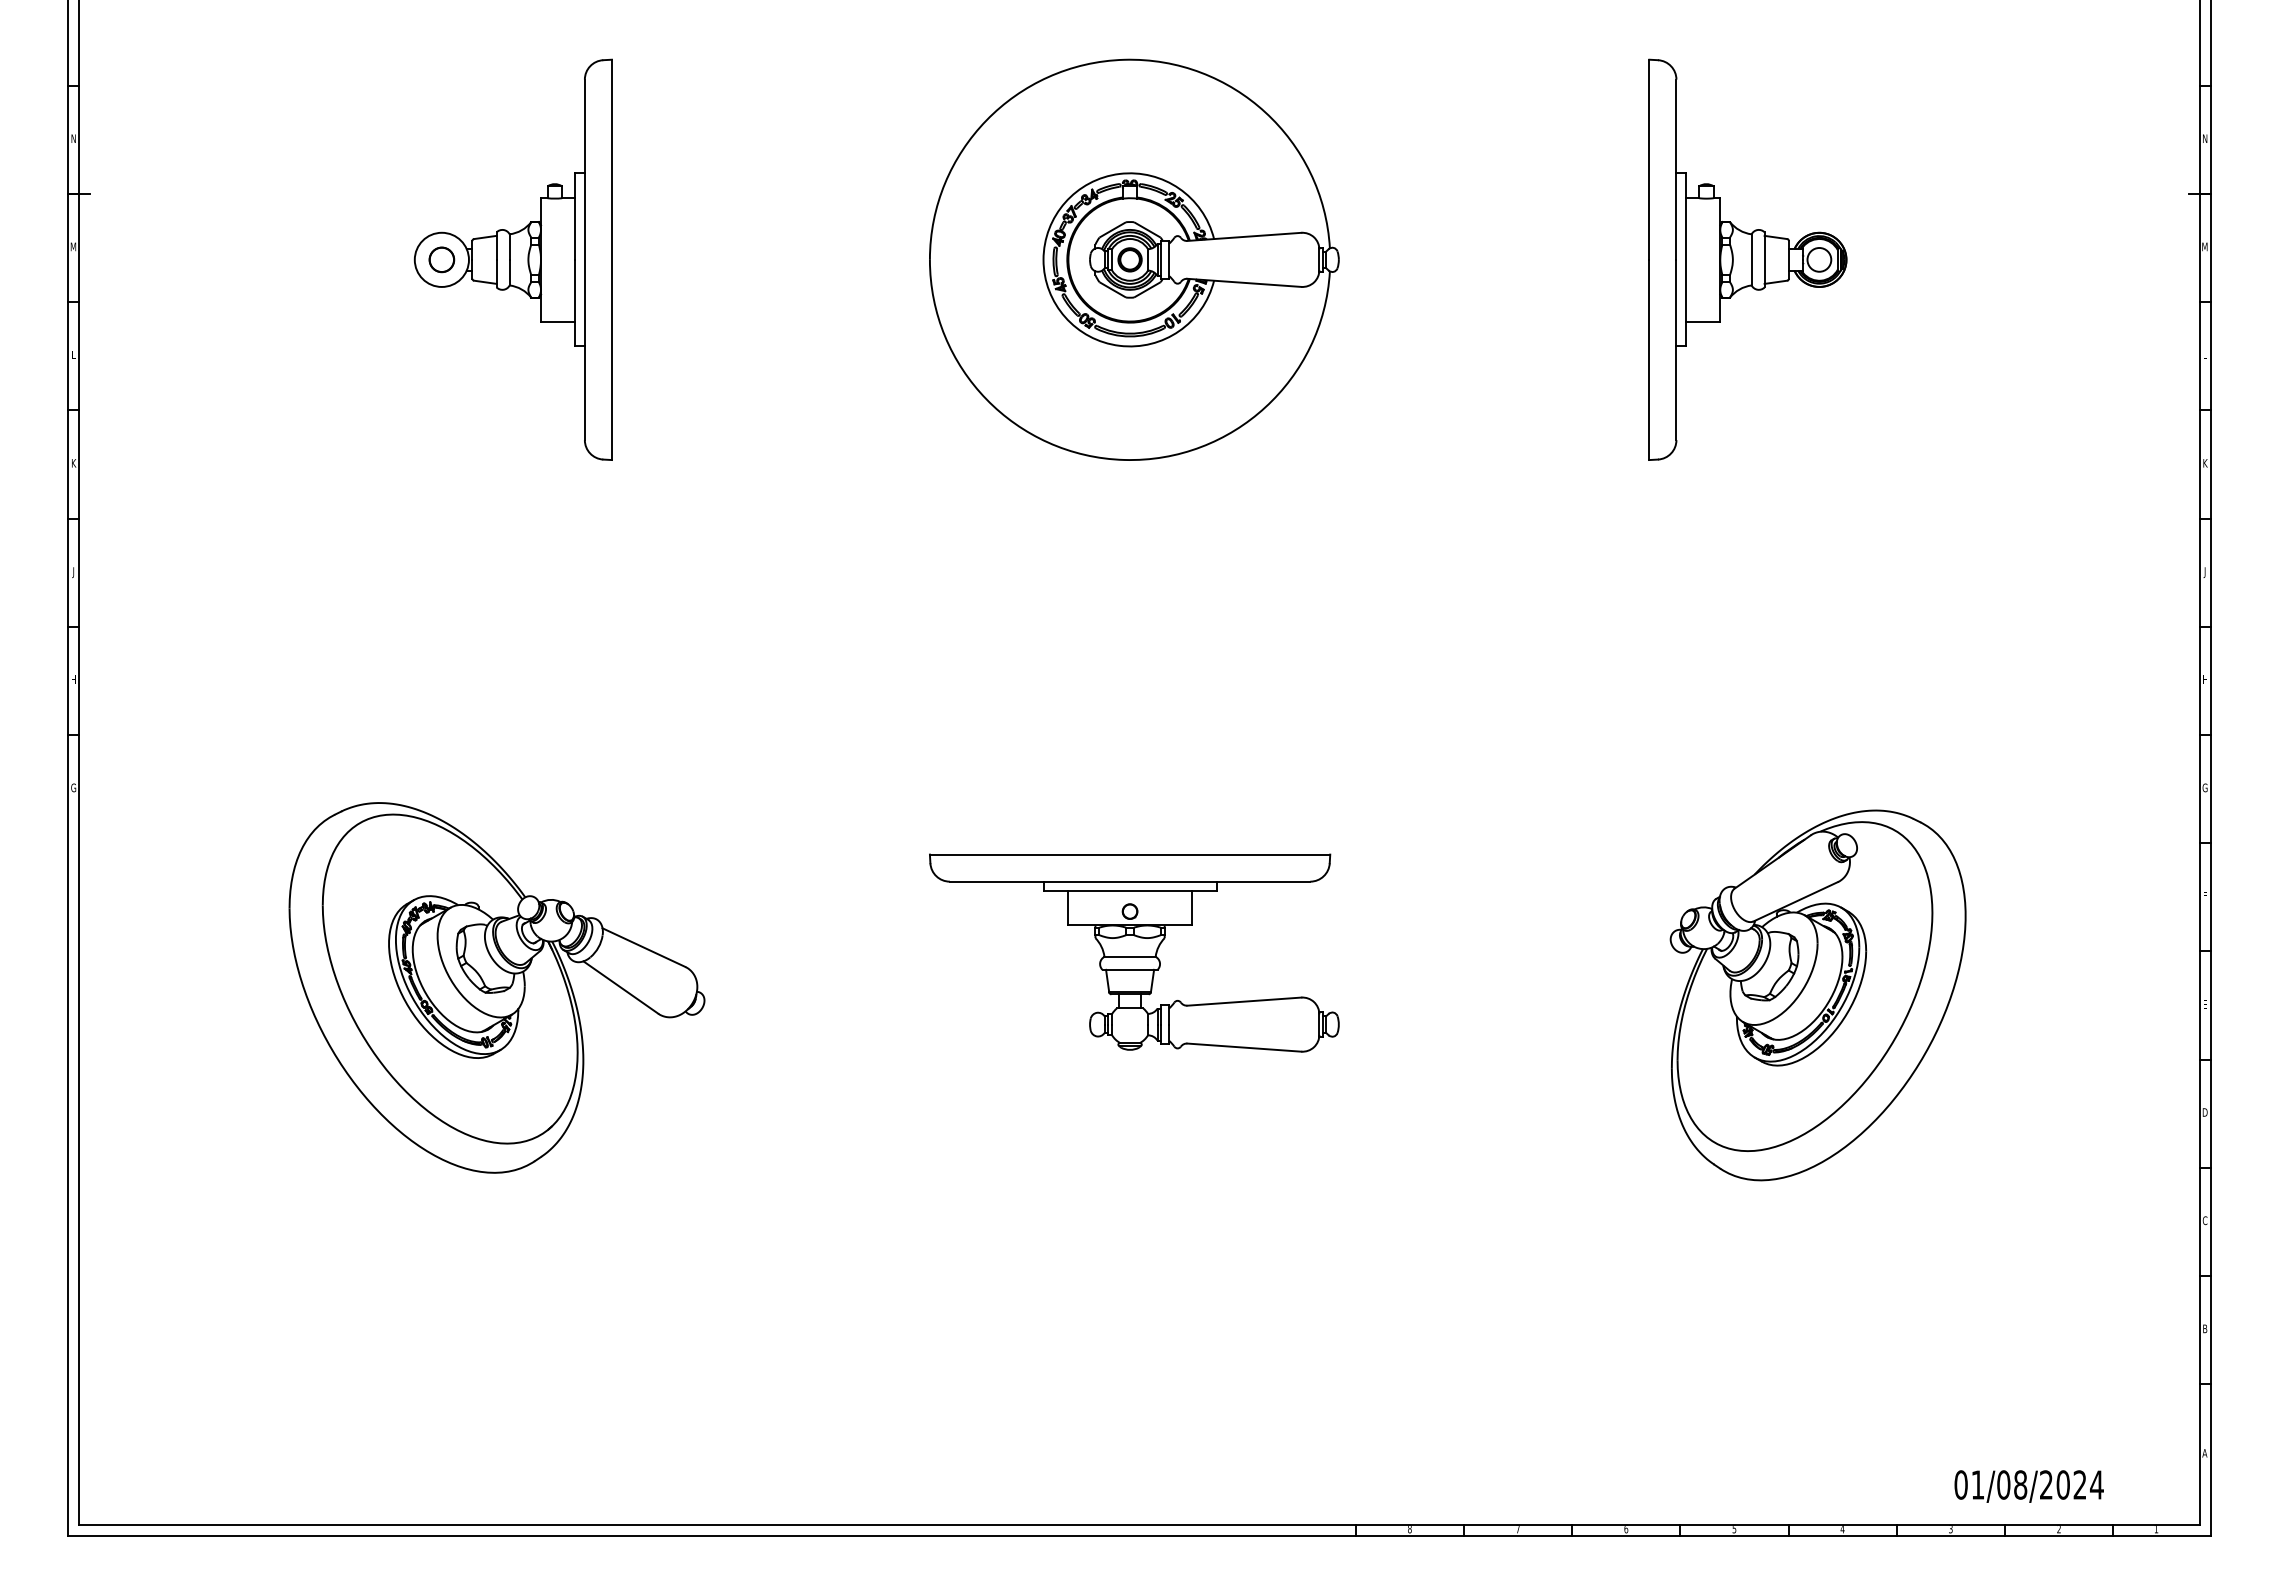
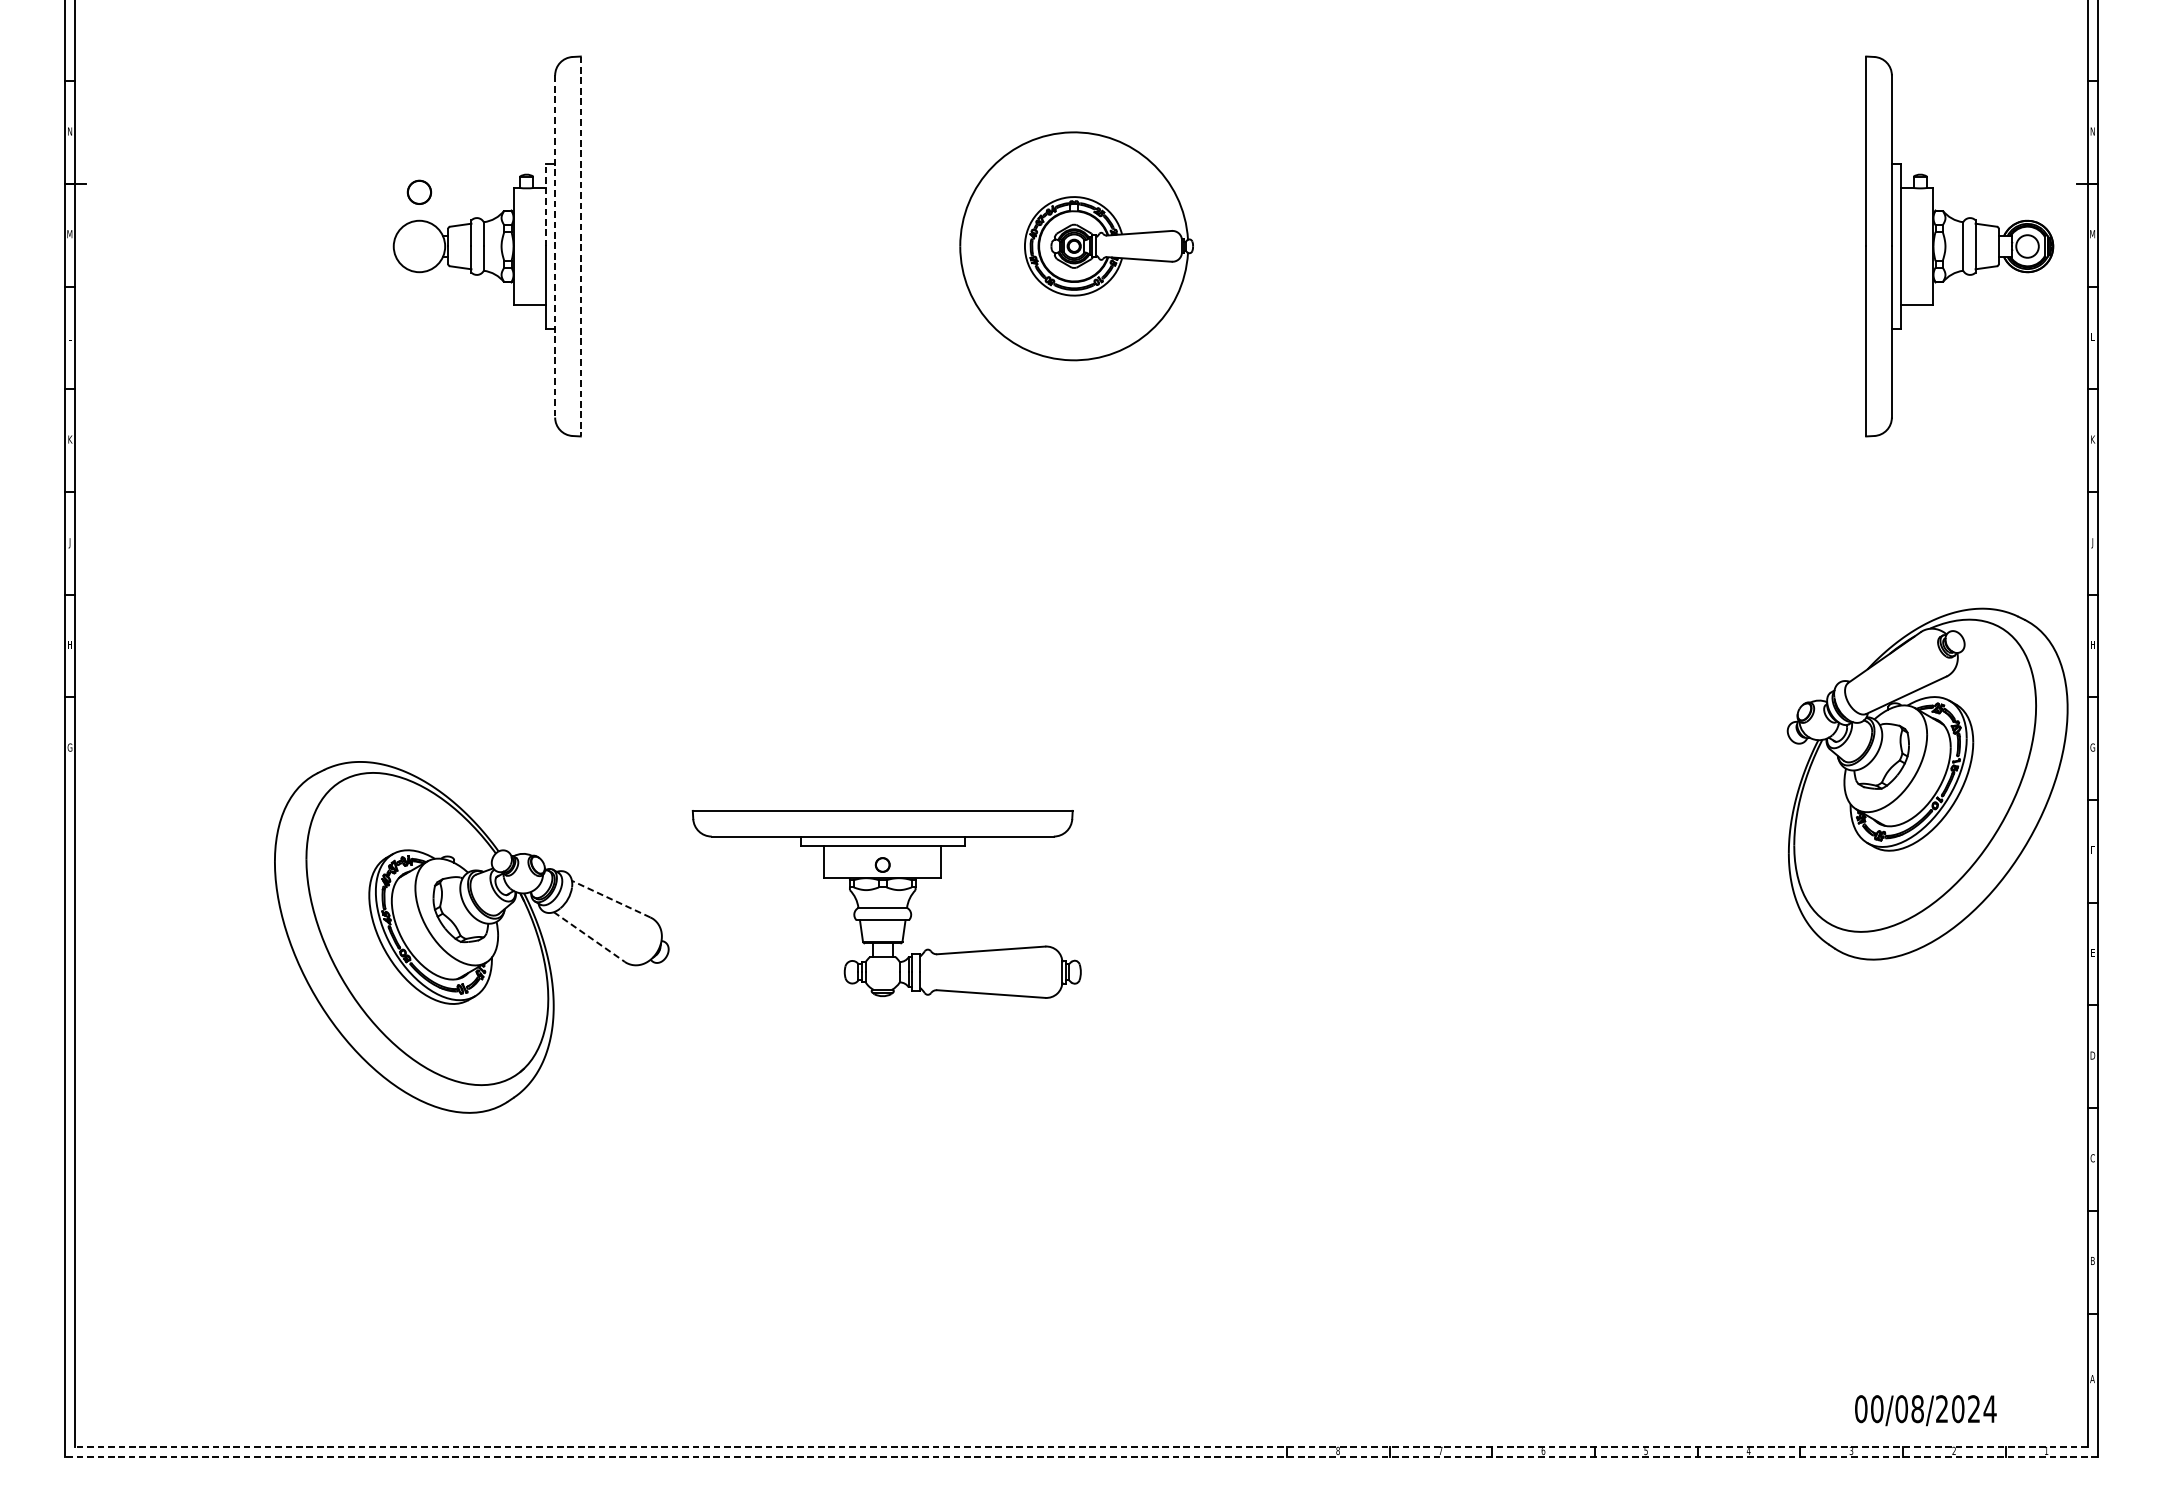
line: (575, 216) -> (546, 205), solid -> dashed
part: (441, 259) -> (419, 192), moved
part: (1134, 259) -> (1076, 246), size x0.6
part: (1747, 259) -> (1959, 246), moved
line: (584, 260) -> (554, 247), solid -> dashed
line: (611, 260) -> (580, 247), solid -> dashed
line: (643, 947) -> (610, 899), solid -> dashed
part: (1134, 952) -> (886, 903), moved
line: (620, 987) -> (588, 937), solid -> dashed
part: (1817, 995) -> (1927, 784), moved
text: (1977, 1484) -> (1876, 1408), 01/08/2024 -> 00/08/2024
line: (1139, 1524) -> (1081, 1446), solid -> dashed
line: (1139, 1535) -> (1081, 1457), solid -> dashed

